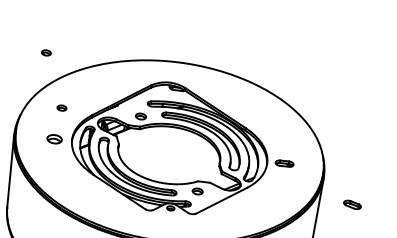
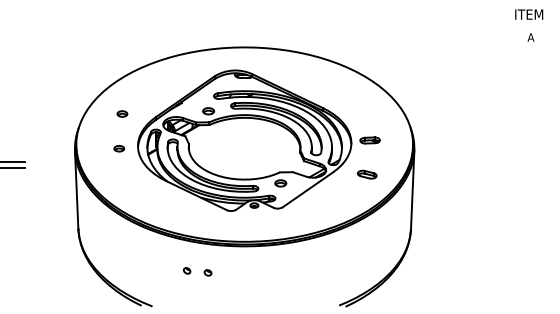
part: (46, 52) -> (97, 56), removed
part: (54, 139) -> (119, 148), size x0.62
part: (351, 204) -> (366, 174), moved

